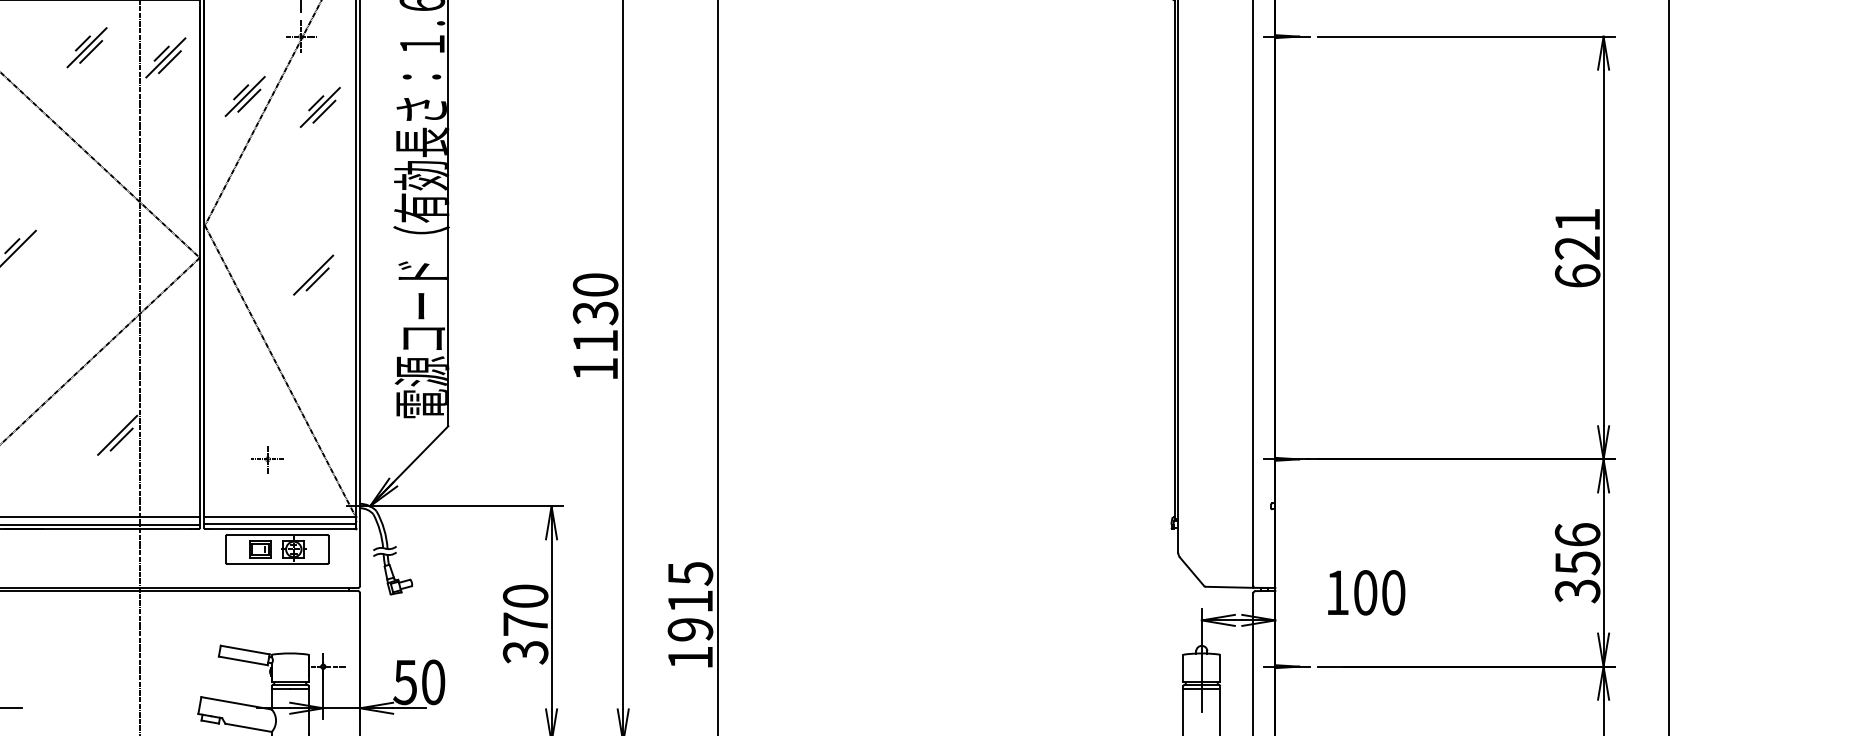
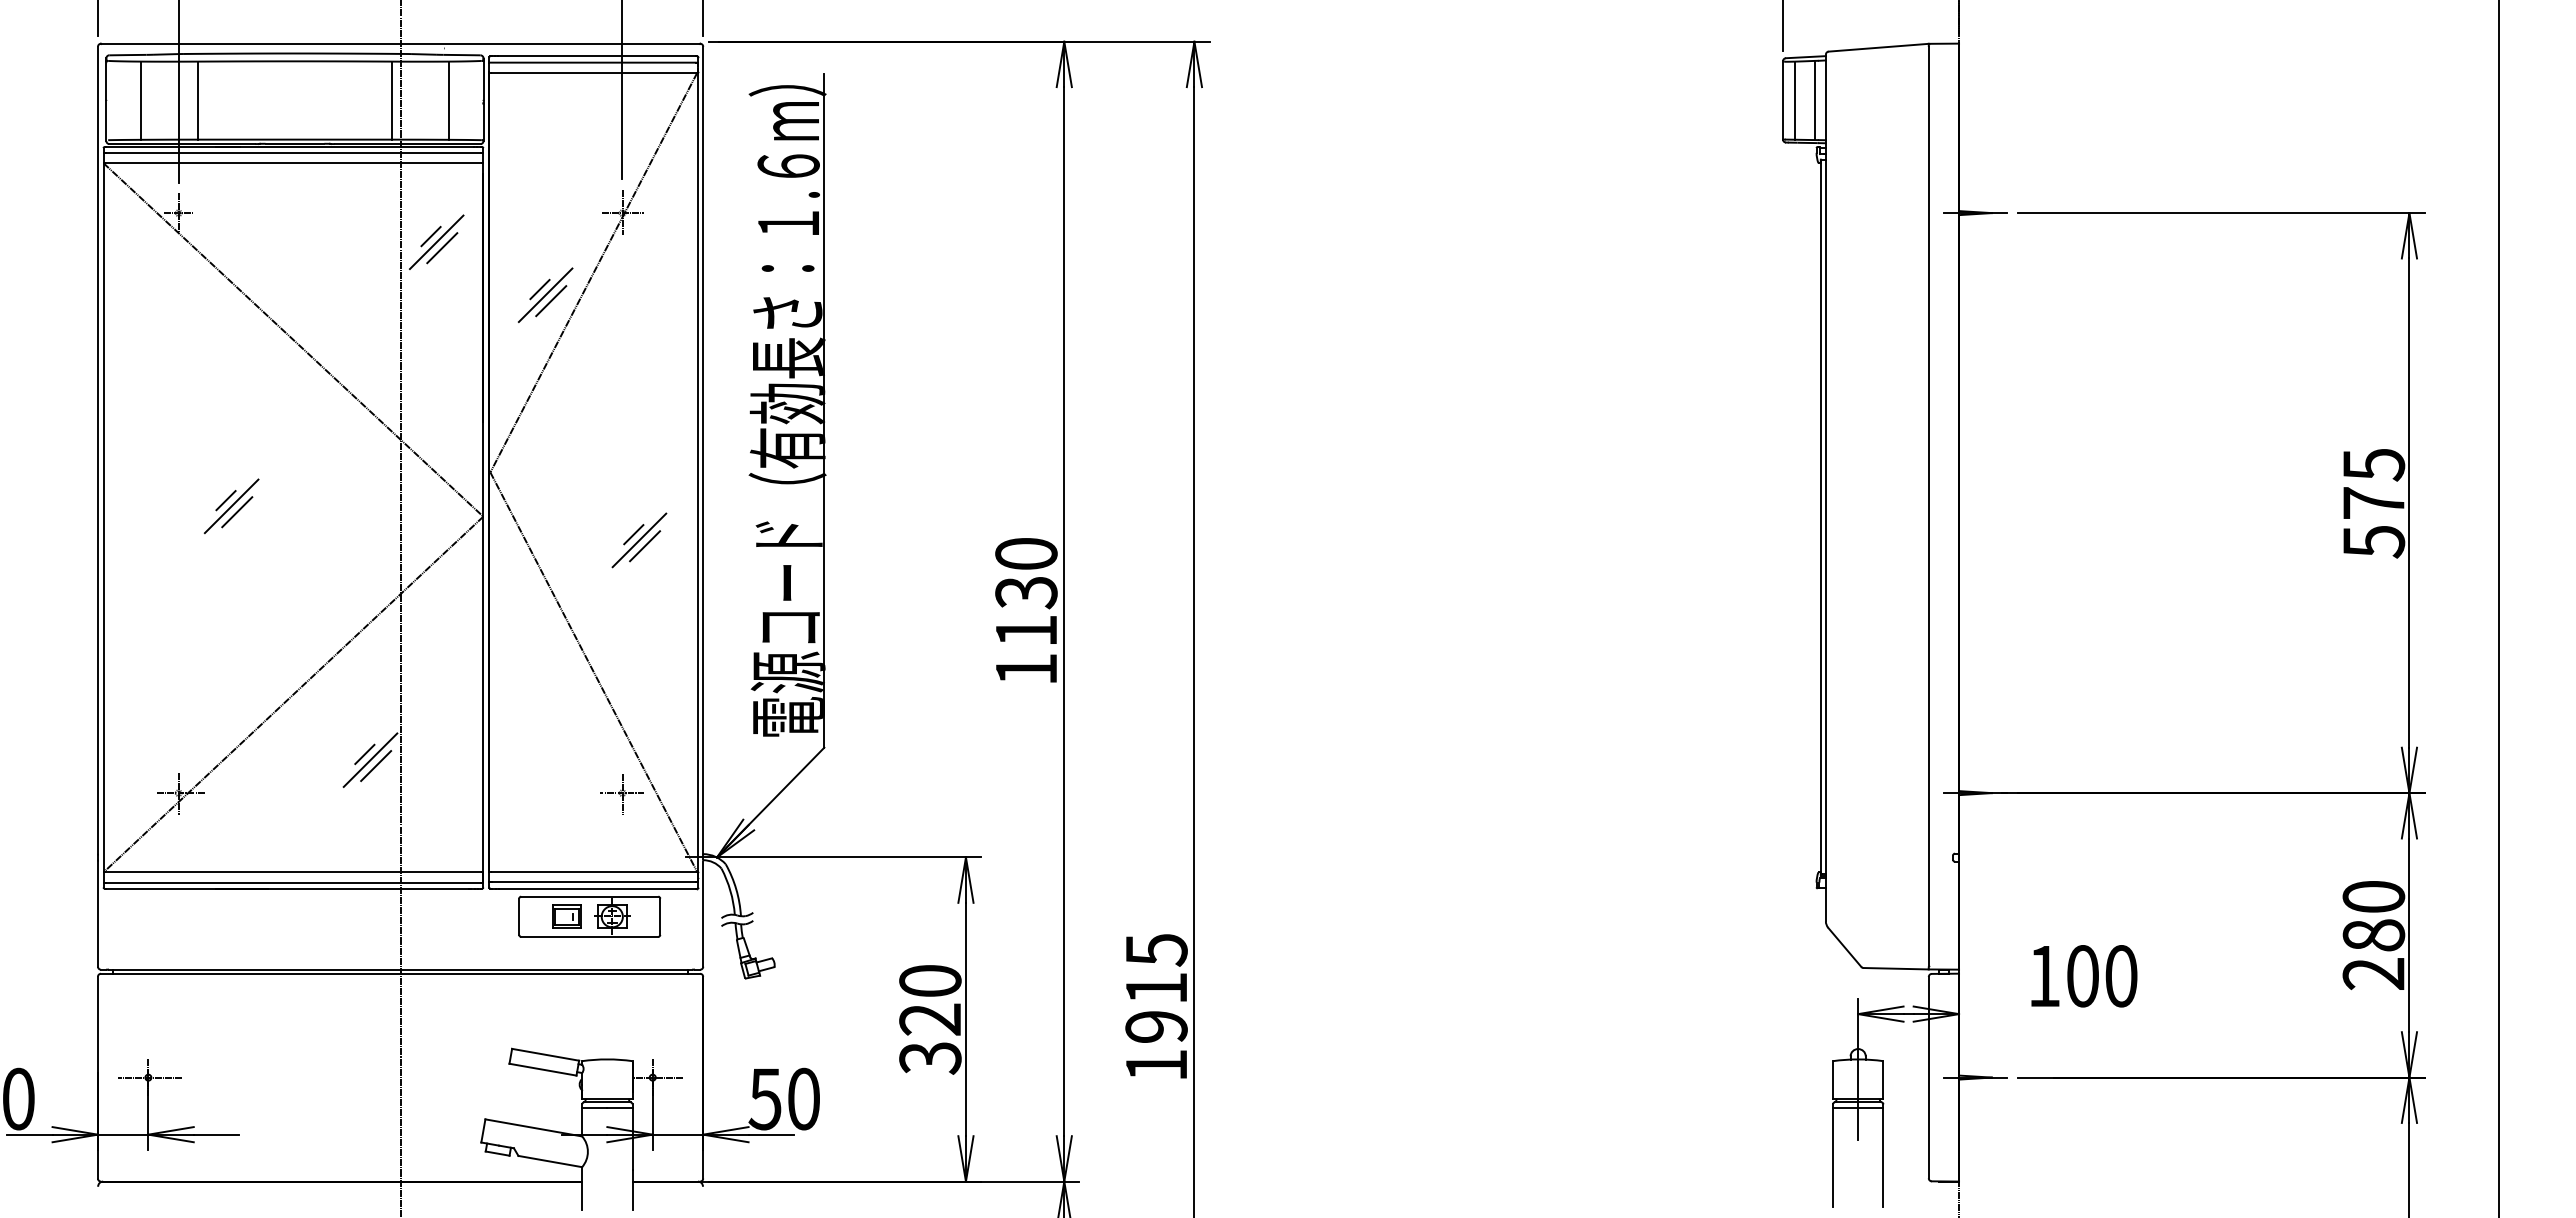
part: (86, 47) -> (328, 227), removed
part: (320, 106) -> (648, 309), removed
text: (1577, 248) -> (2373, 503), 621 -> 575
line: (20, 254) -> (237, 512), added
line: (309, 270) -> (633, 534), added
line: (113, 431) -> (364, 754), added
part: (267, 460) -> (621, 794), moved
text: (1577, 563) -> (2373, 935), 356 -> 280
text: (525, 624) -> (929, 1019), 370 -> 320

